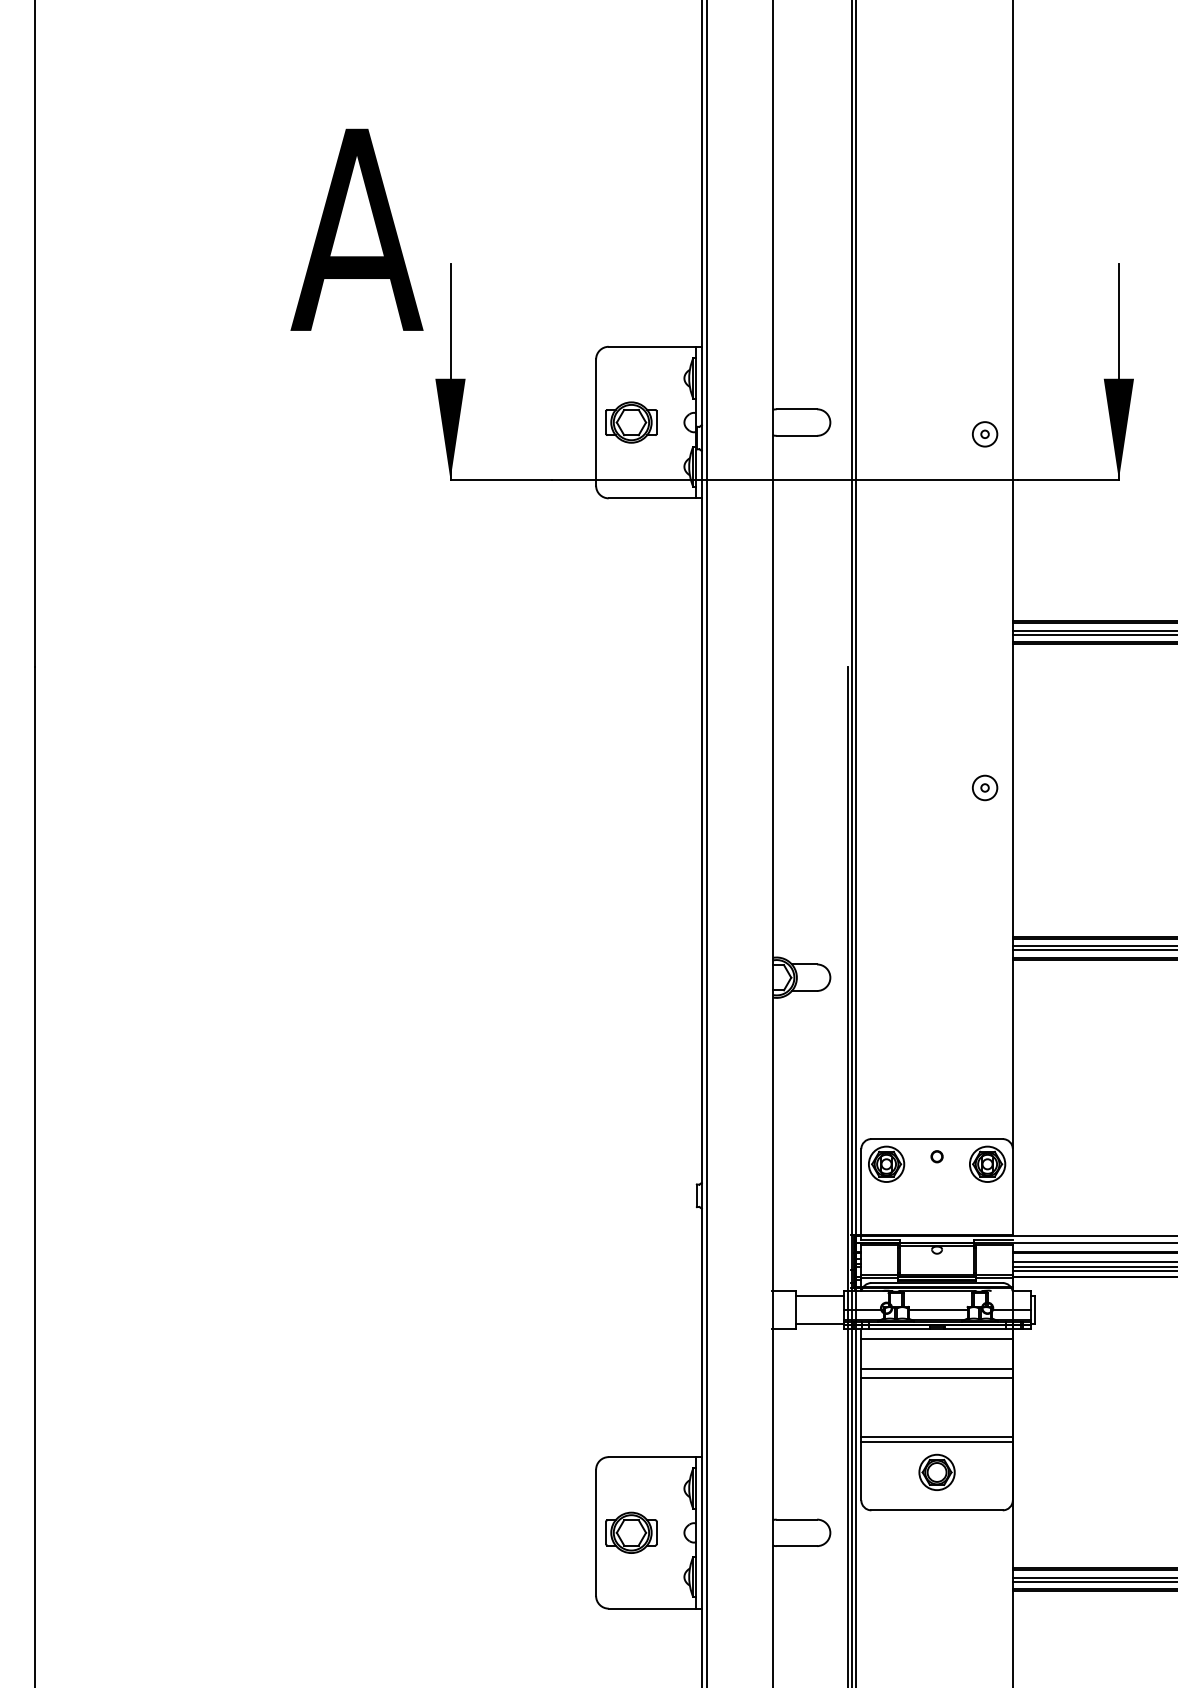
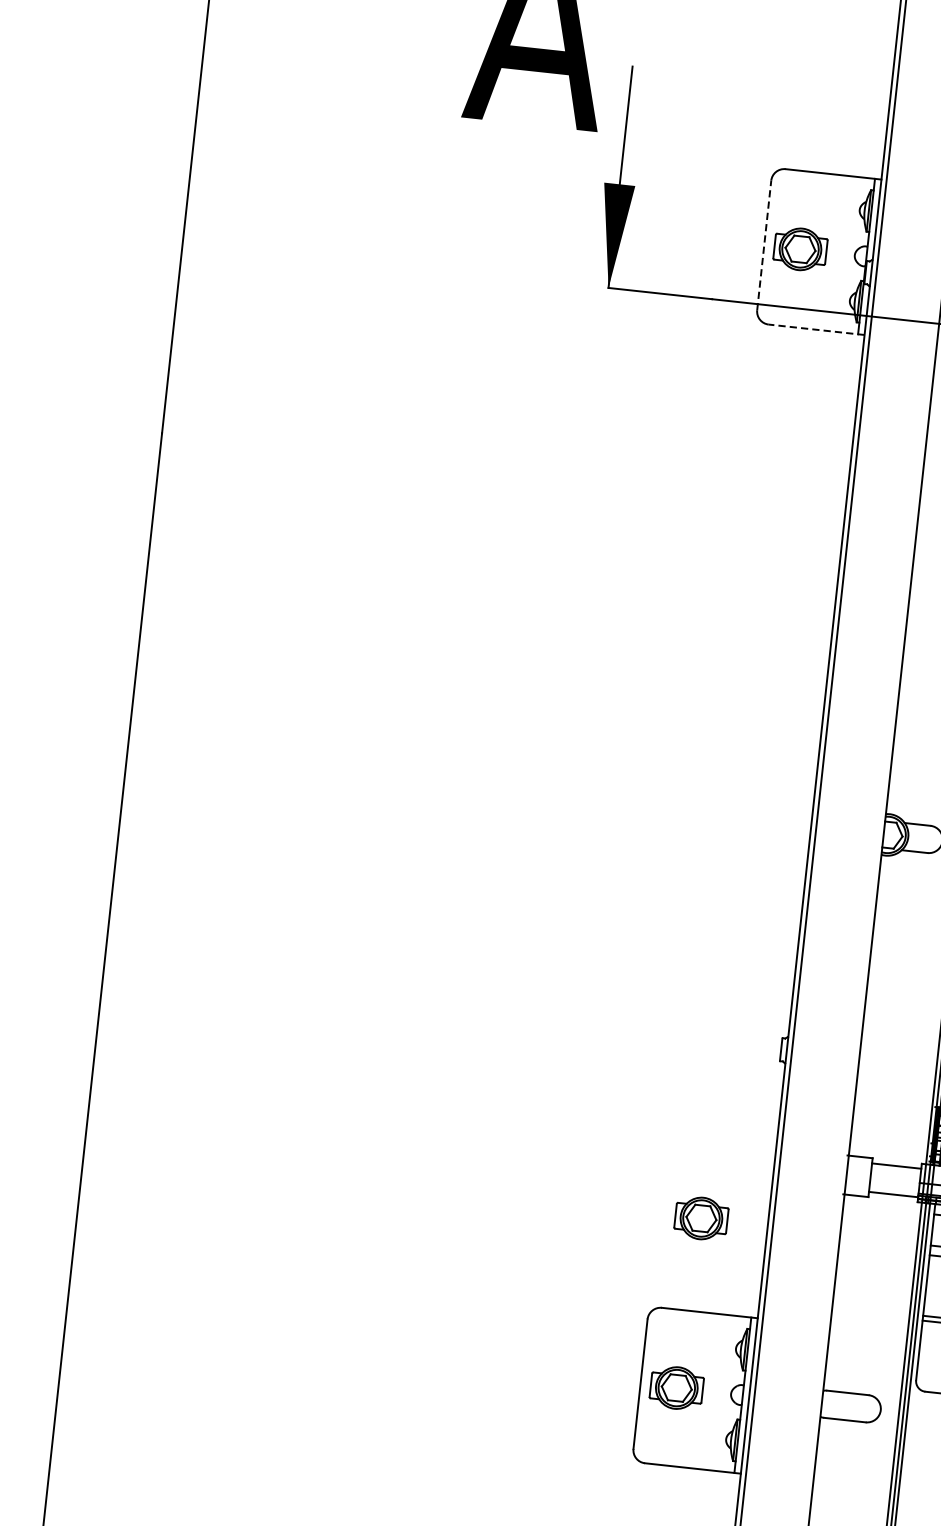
line: (596, 422) -> (764, 245), solid -> dashed
line: (655, 498) -> (816, 329), solid -> dashed
part: (637, 1366) -> (701, 1218), added

